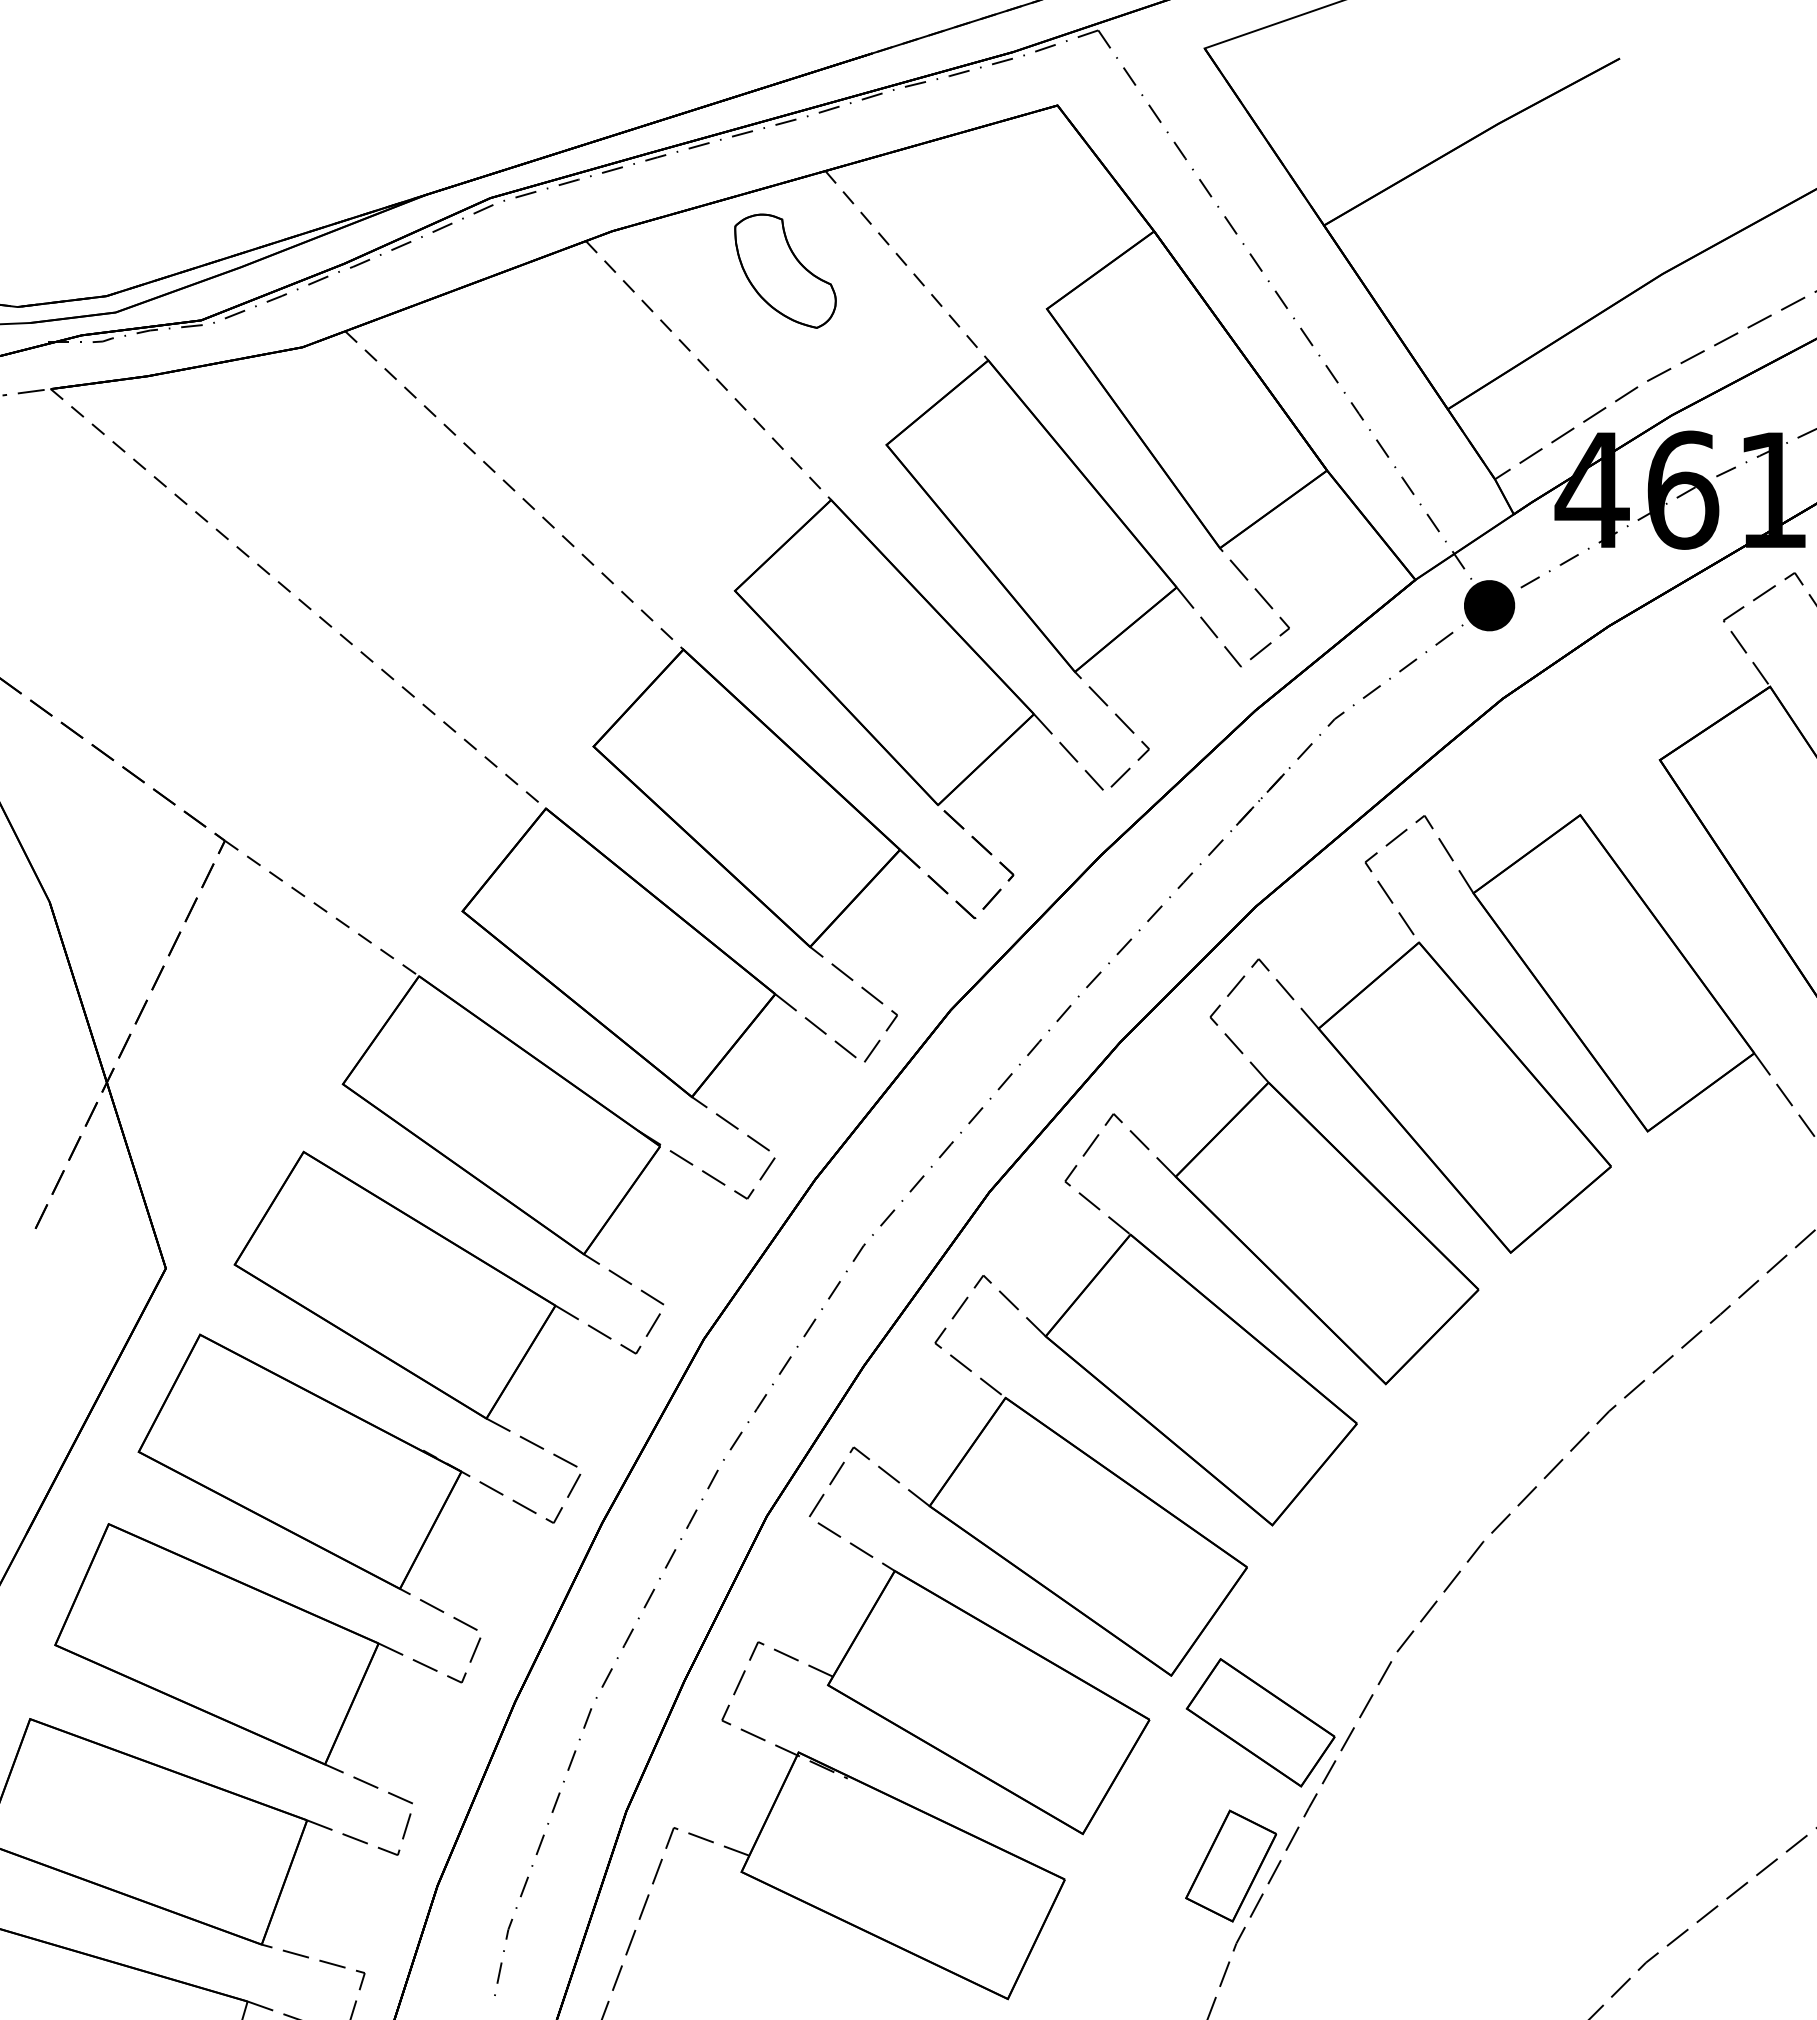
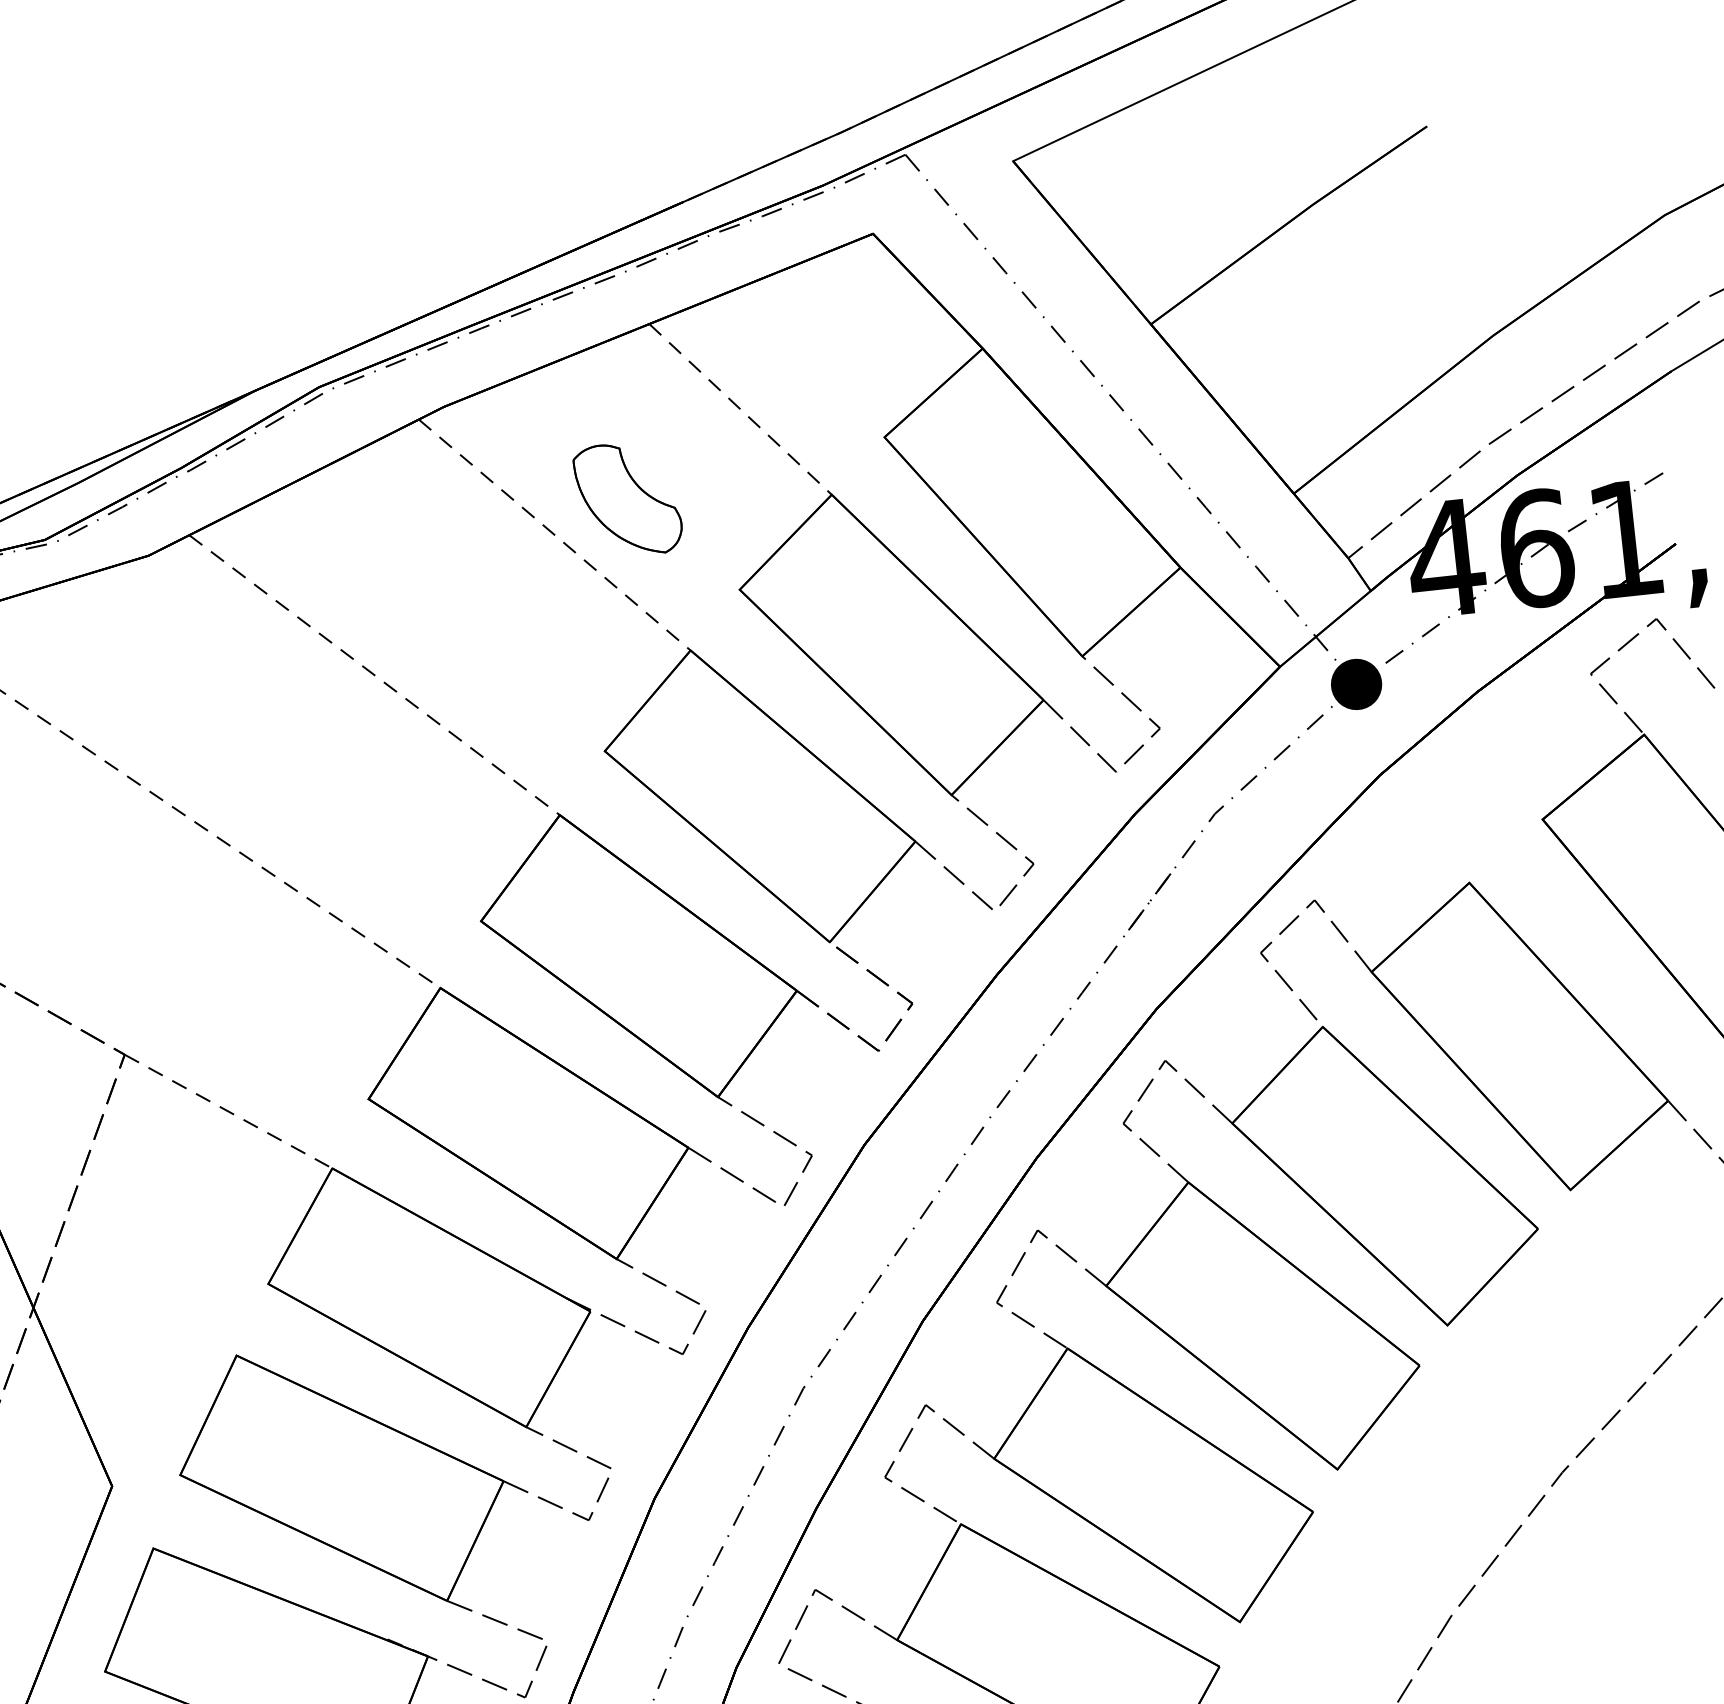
part: (785, 270) -> (628, 498), moved

